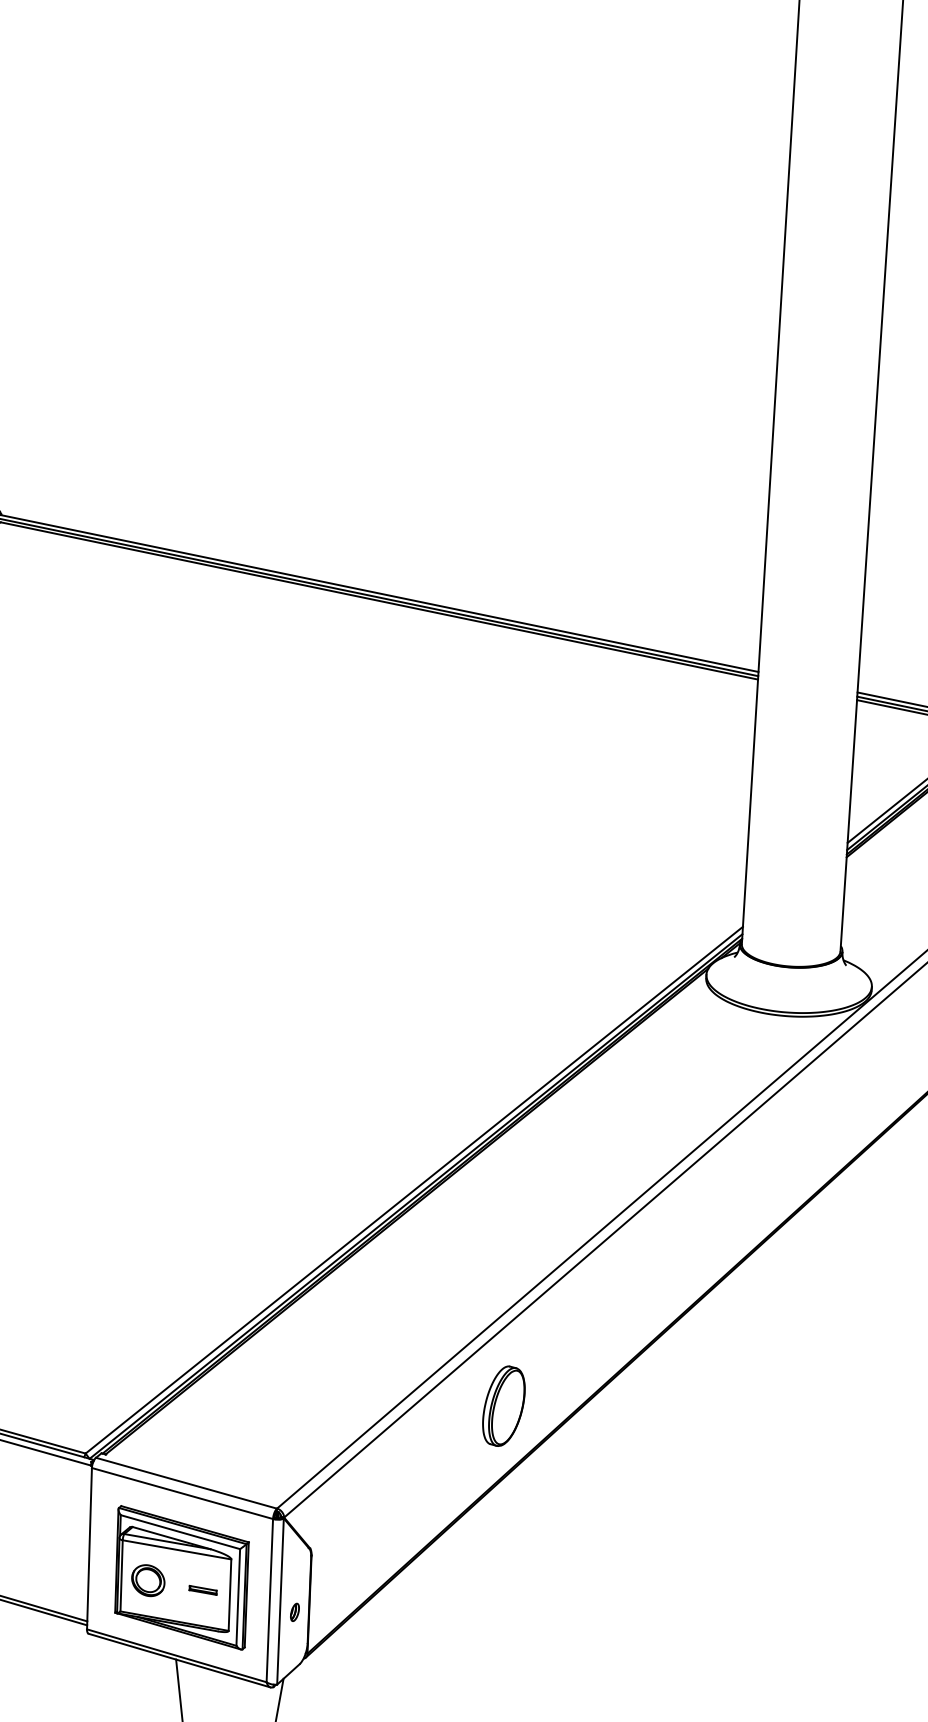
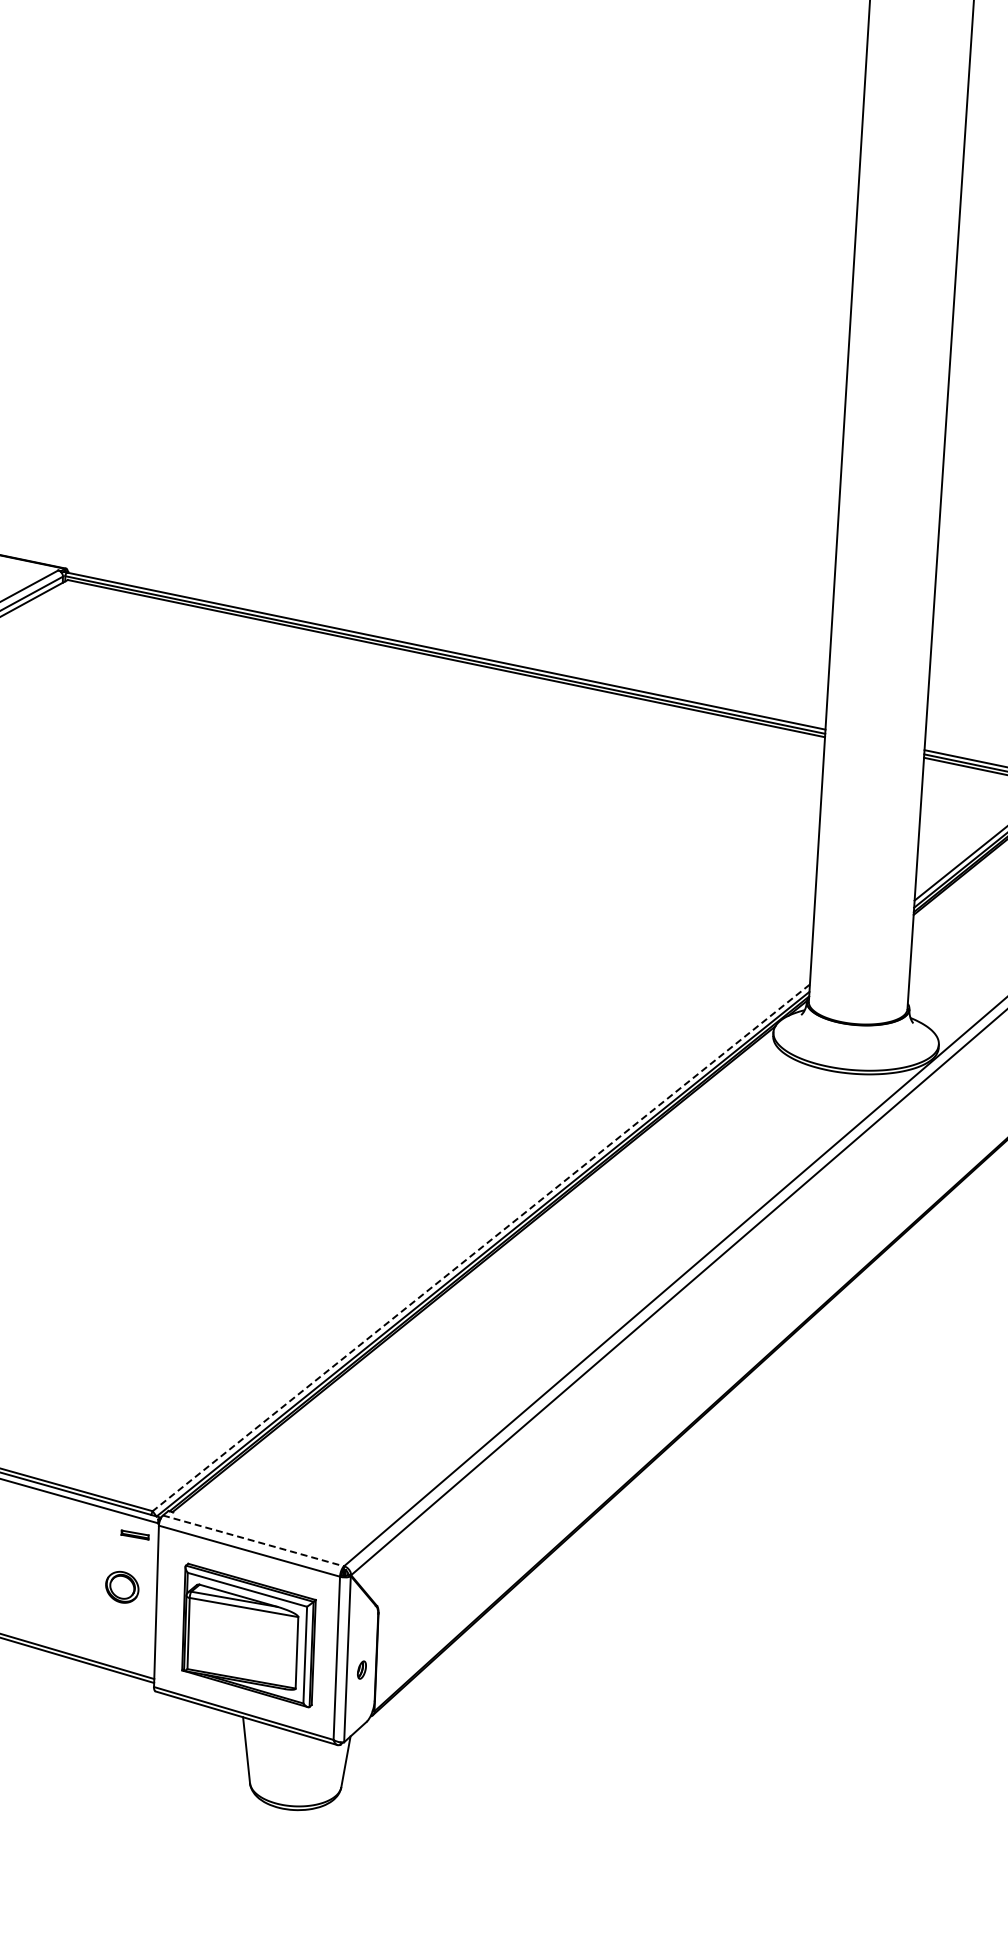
line: (413, 1190) -> (480, 1248), solid -> dashed
part: (503, 1405) -> (570, 1463), removed
line: (186, 1483) -> (253, 1541), solid -> dashed
part: (148, 1579) -> (122, 1586), moved
part: (202, 1589) -> (134, 1534), moved

